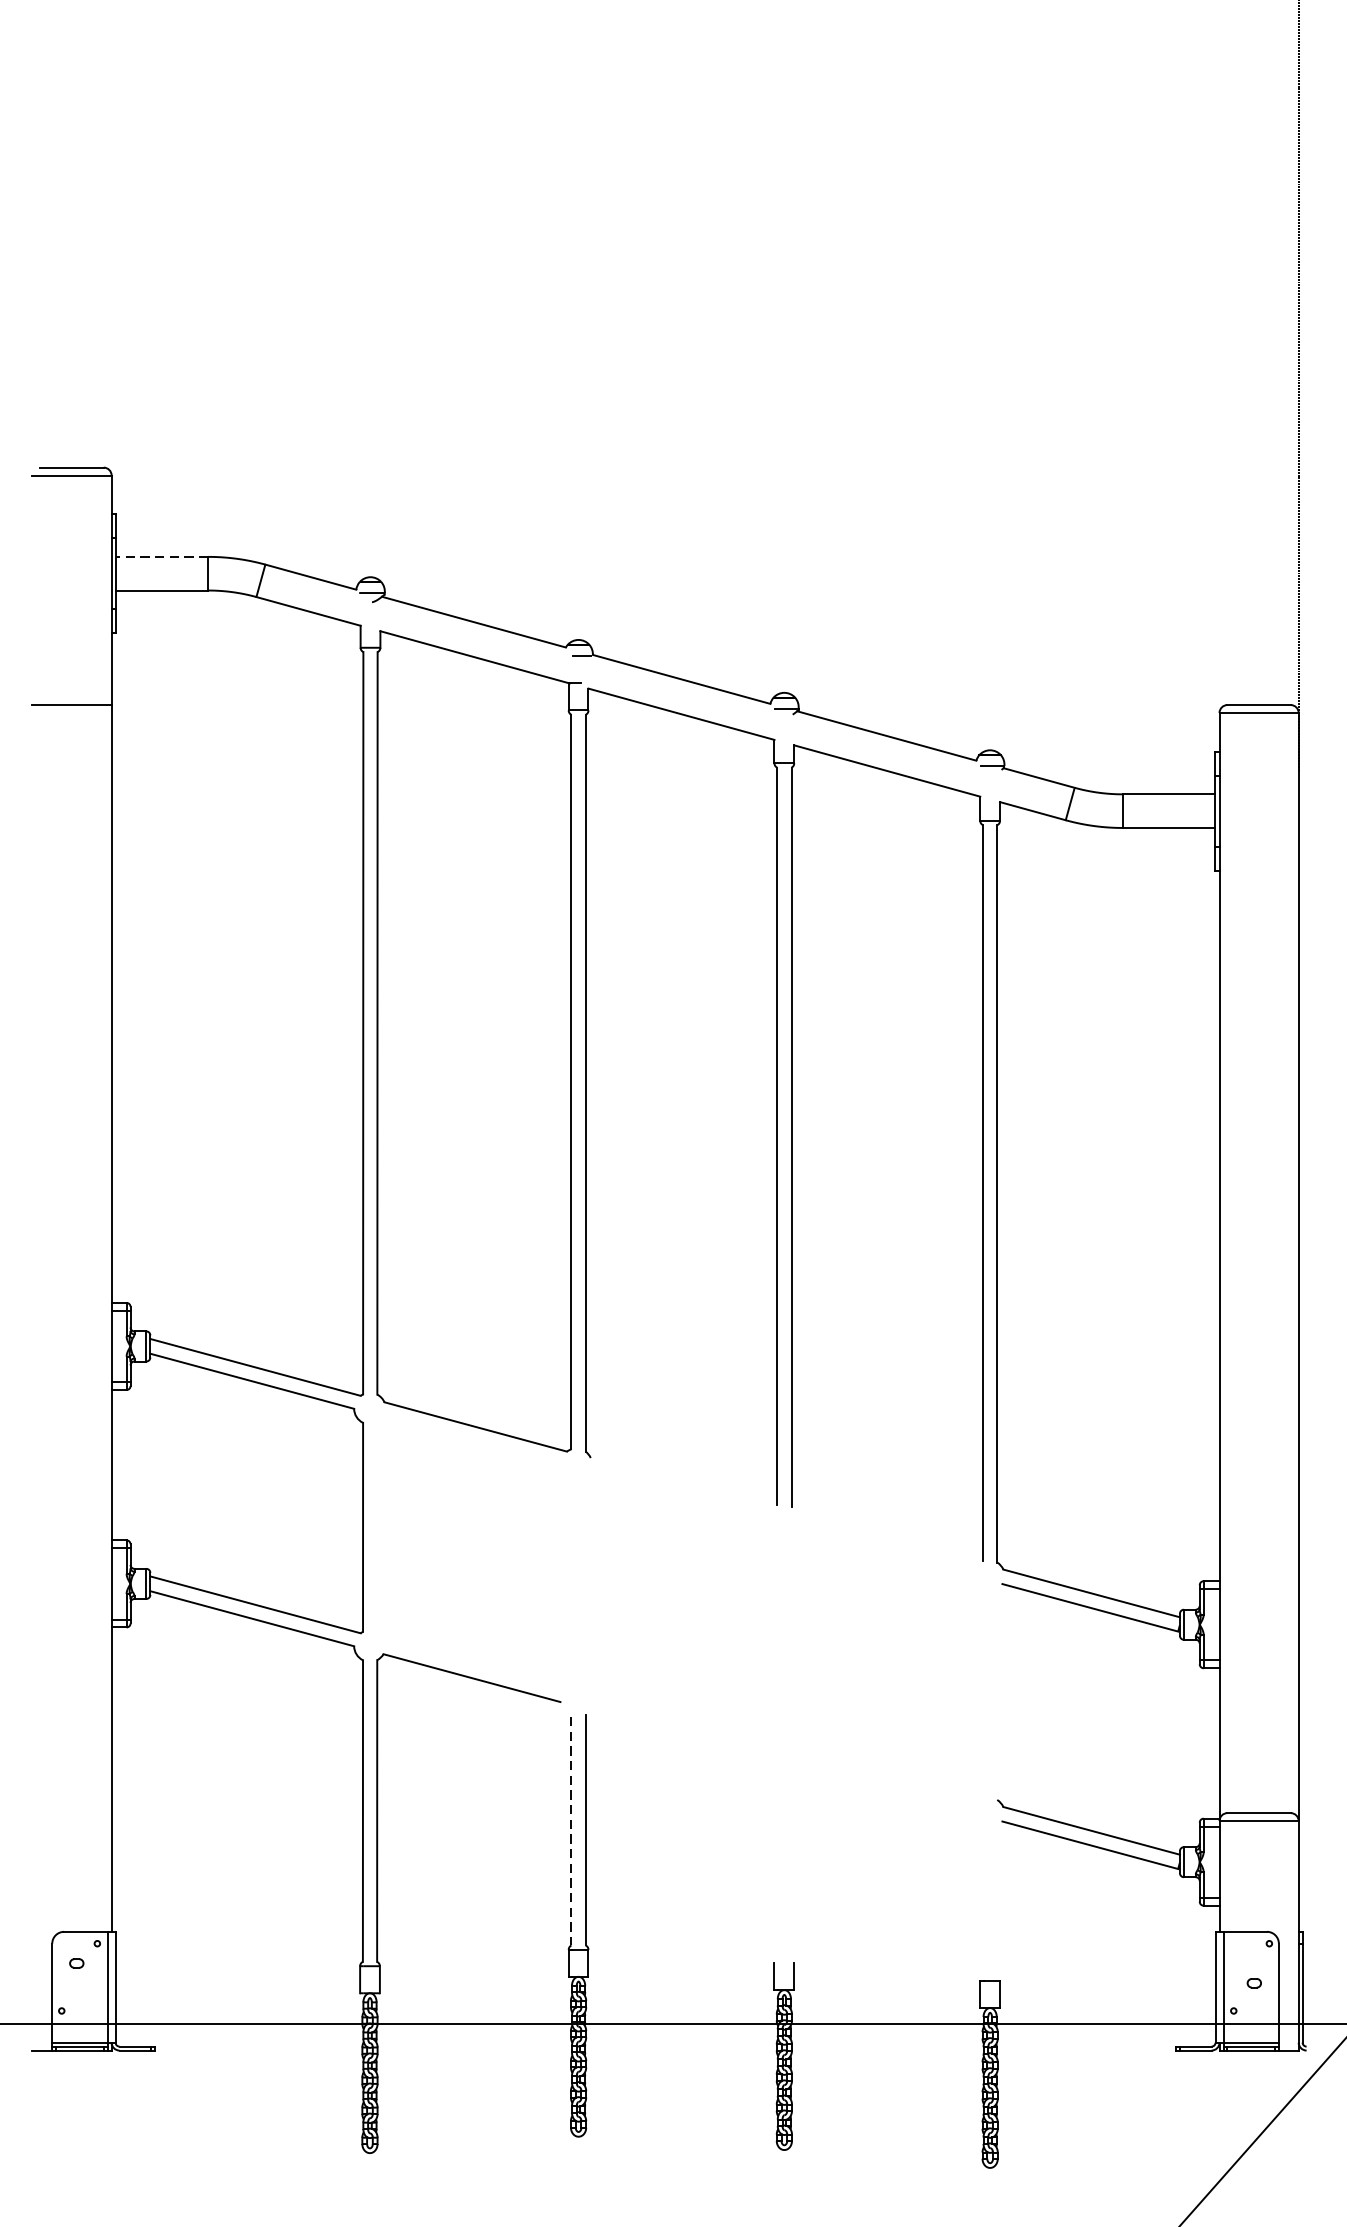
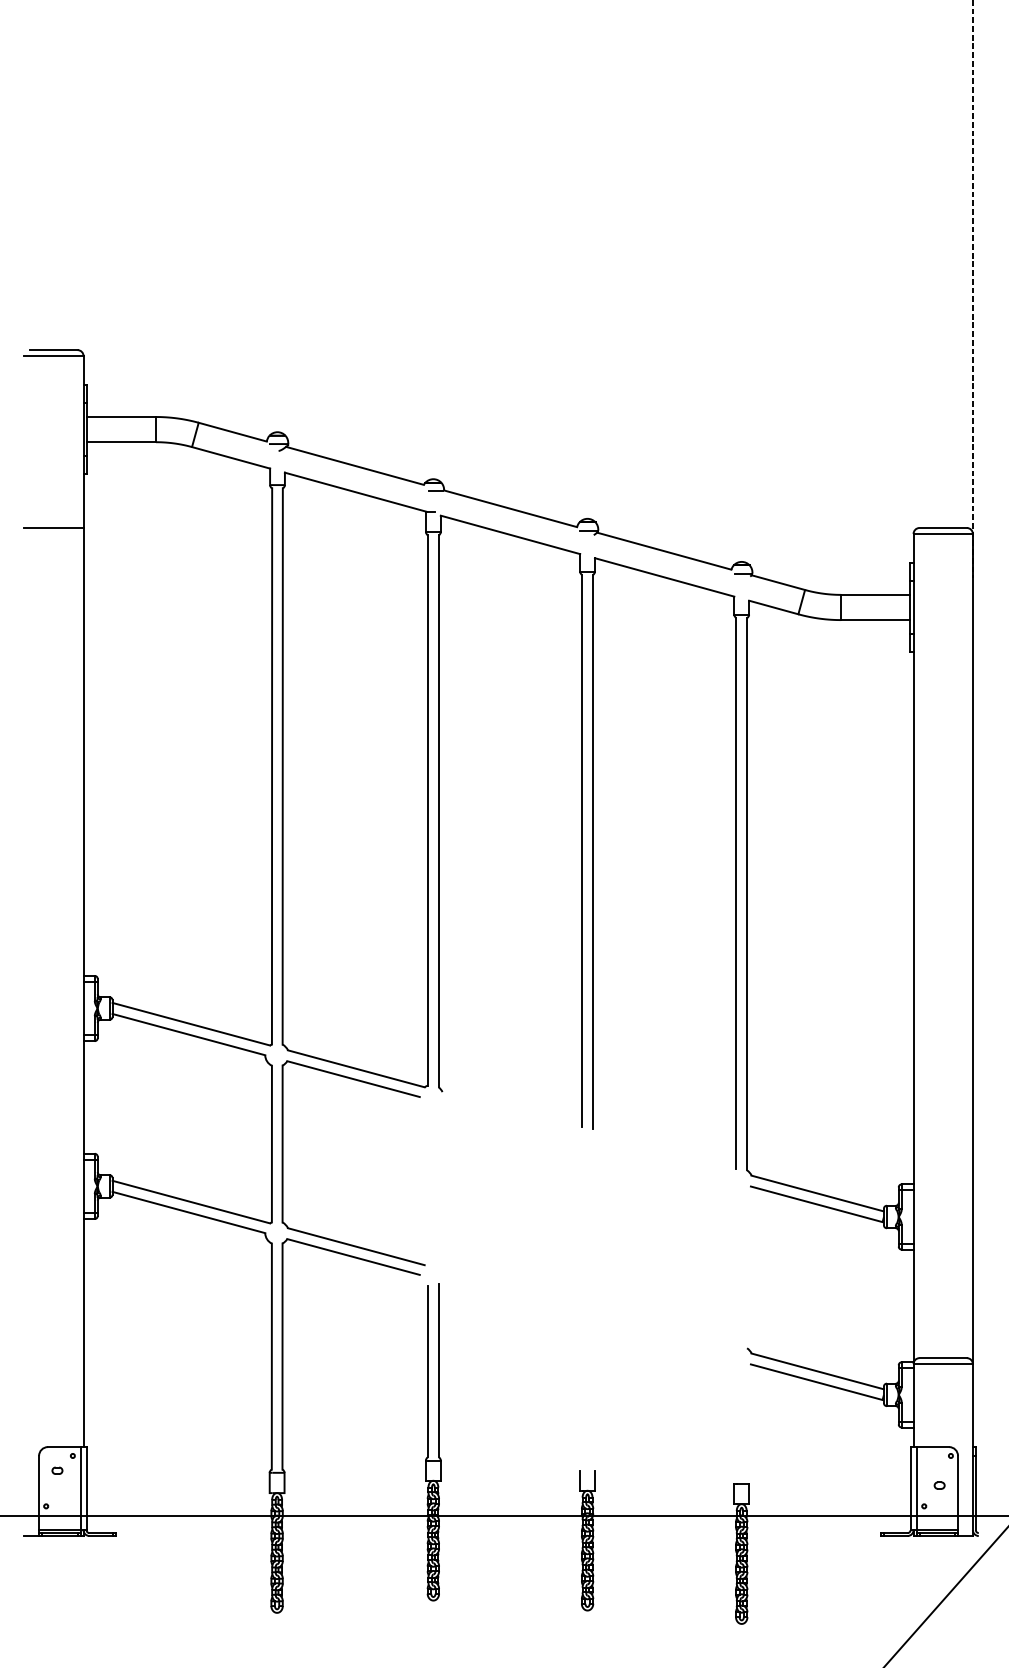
line: (162, 557) -> (121, 417), dashed -> solid
part: (378, 1553) -> (283, 1163), added
line: (572, 1830) -> (428, 1371), dashed -> solid

